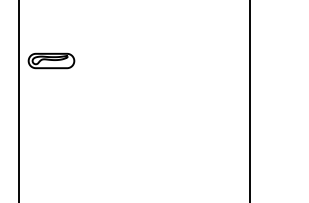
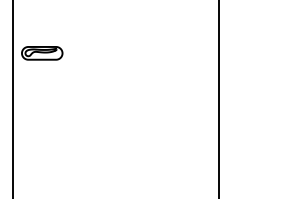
part: (51, 61) -> (42, 53), moved

